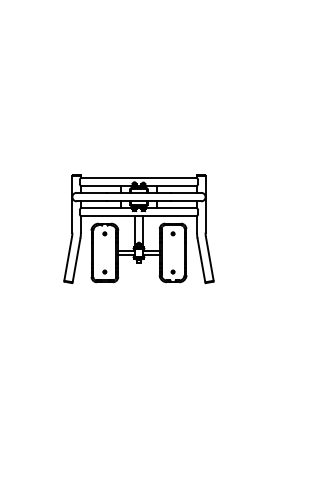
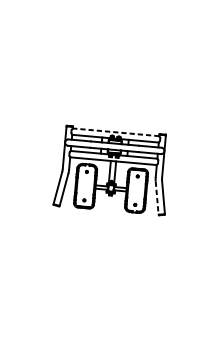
line: (138, 177) -> (115, 132), solid -> dashed
line: (201, 260) -> (157, 198), solid -> dashed

